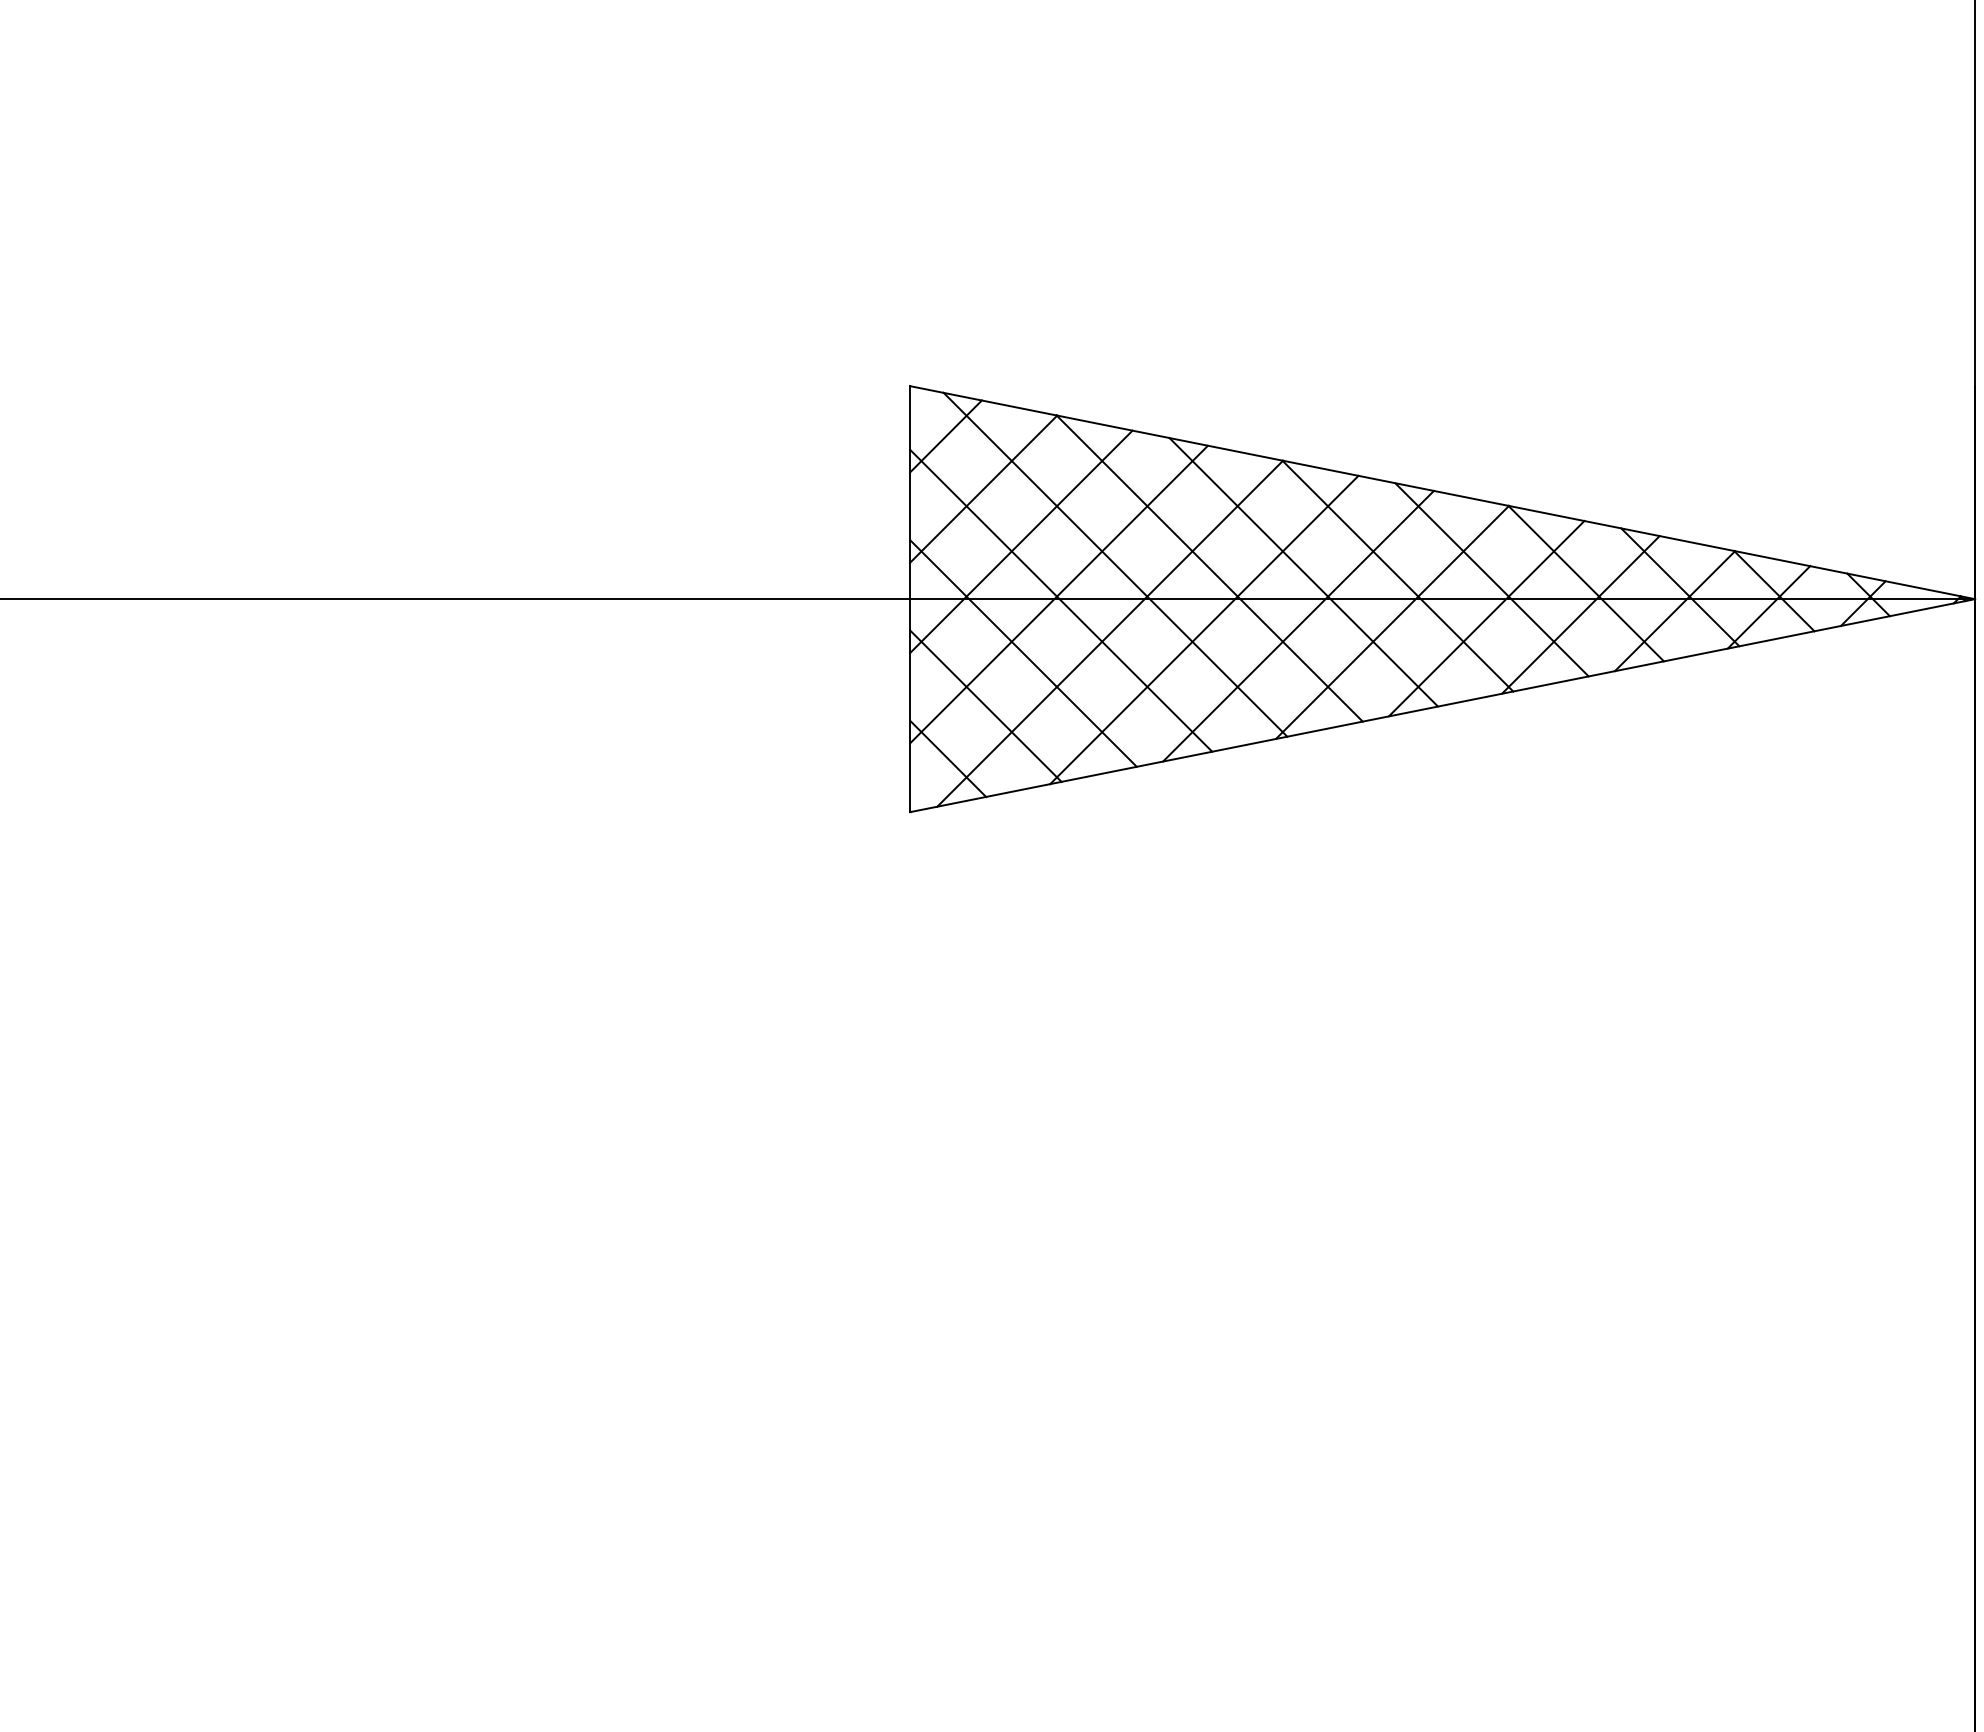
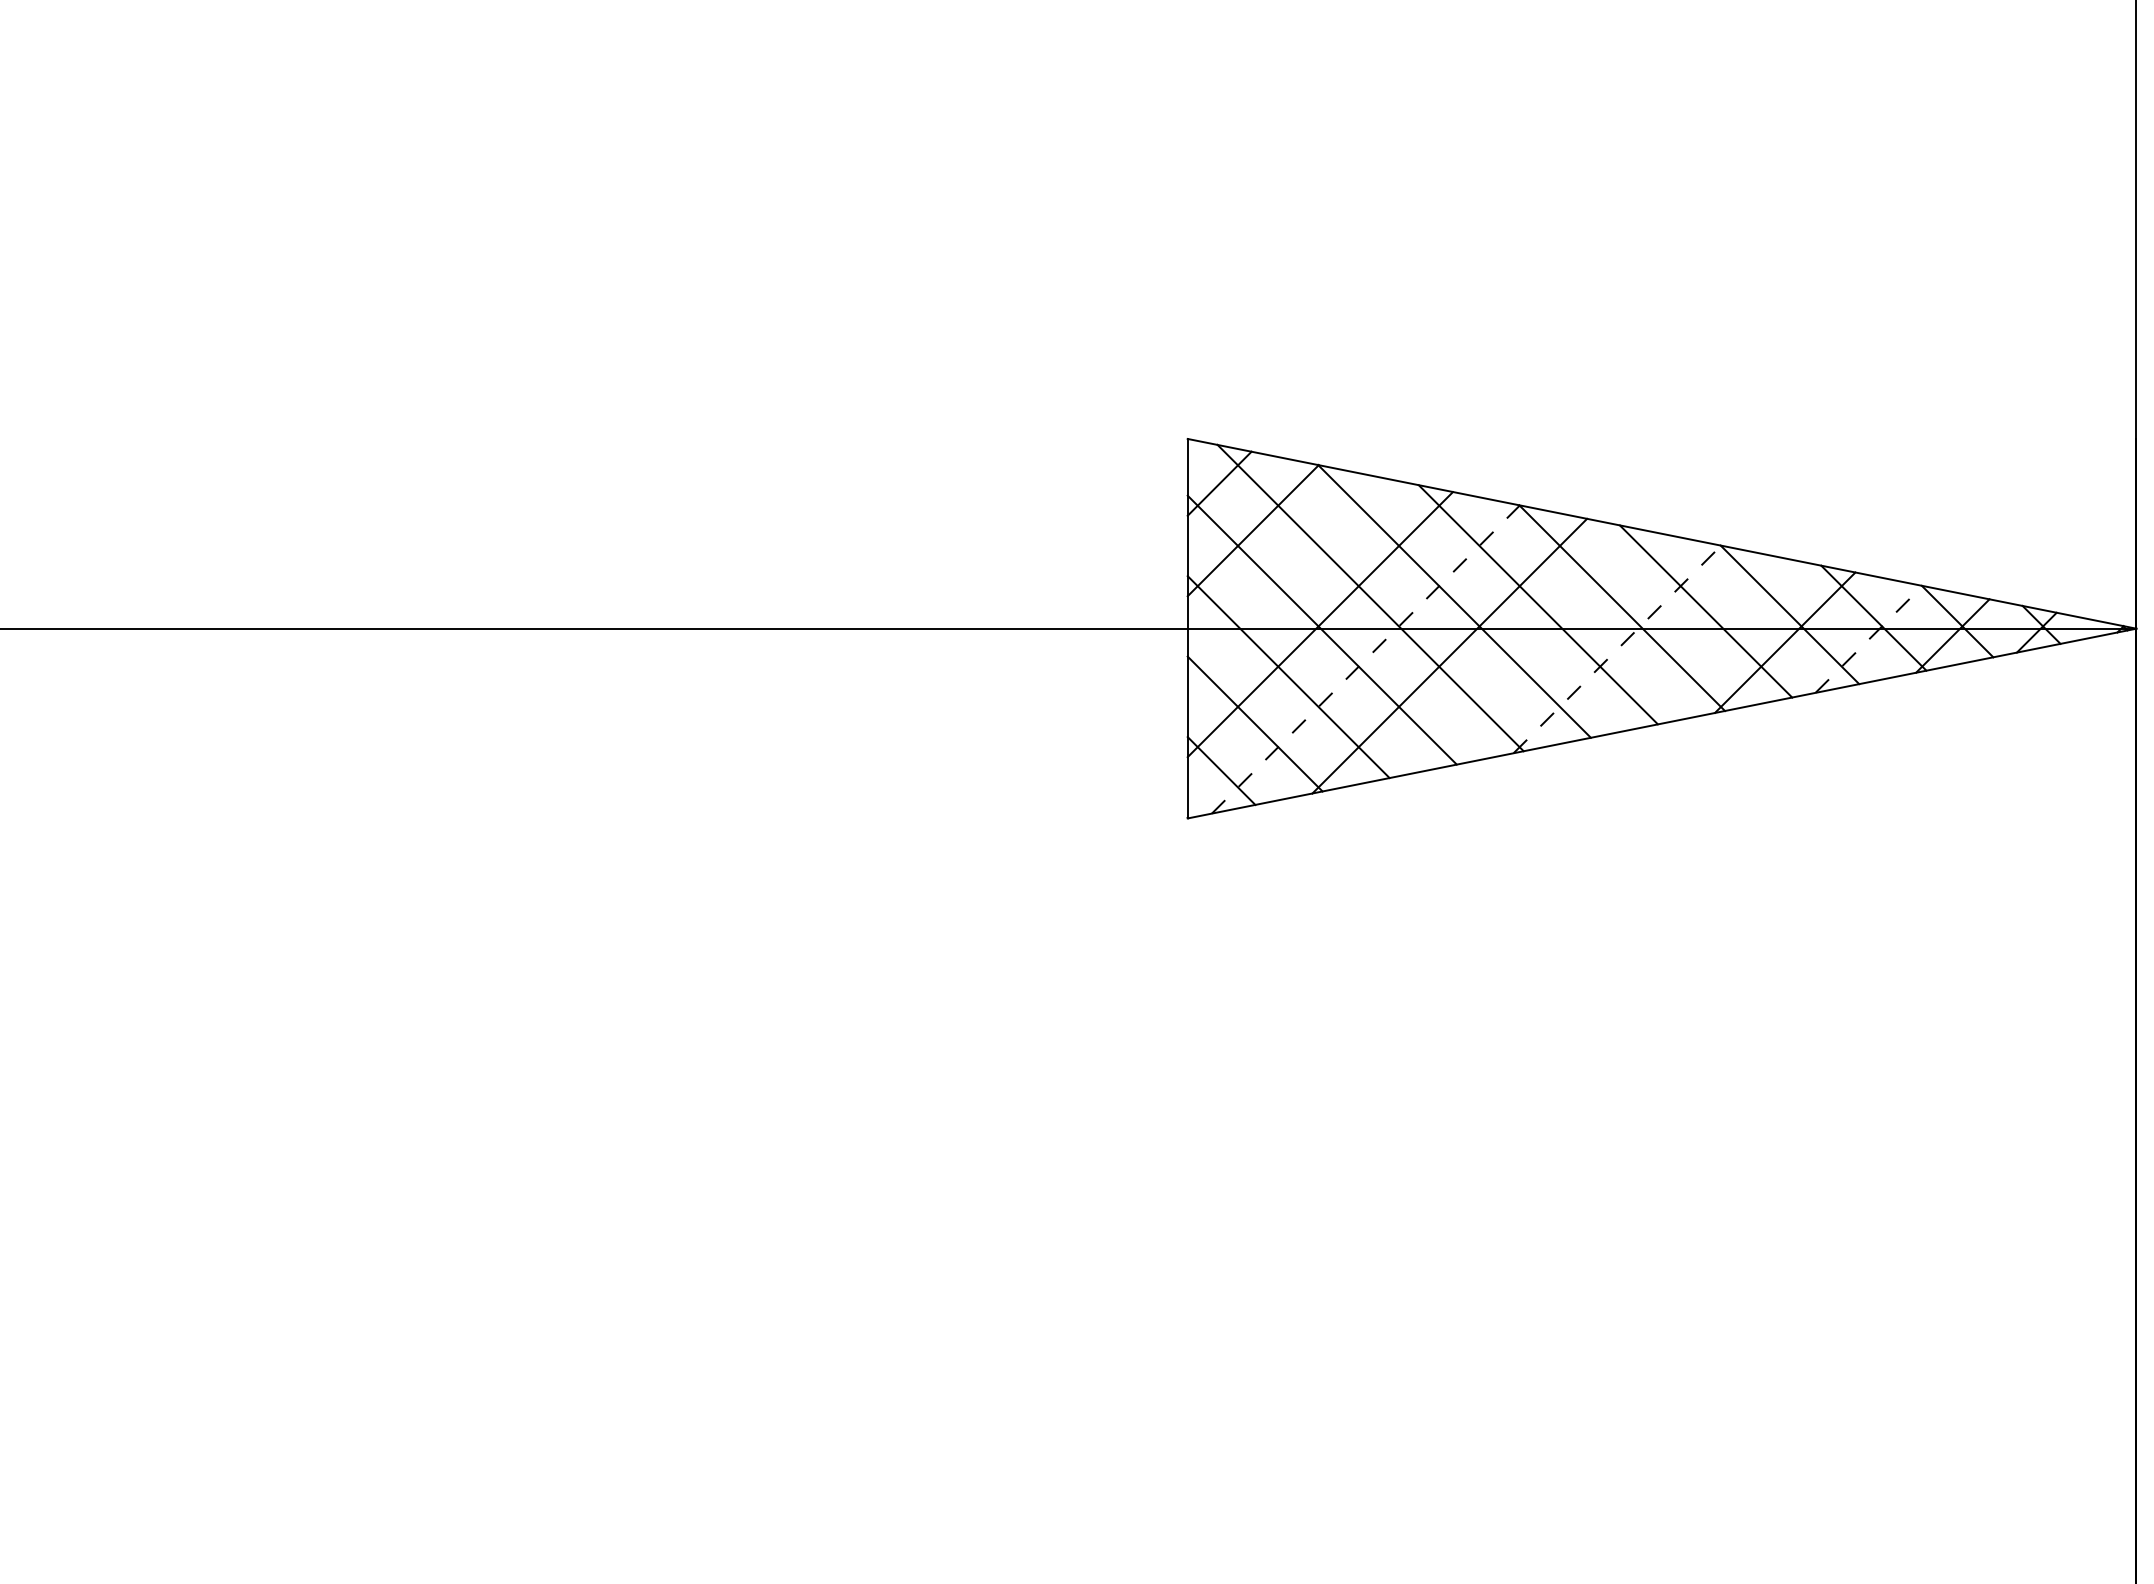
line: (1021, 541) -> (1286, 577), removed
line: (1675, 611) -> (1869, 639), solid -> dashed
line: (1486, 619) -> (1701, 646), removed
line: (1392, 622) -> (1617, 649), solid -> dashed
line: (1298, 625) -> (1533, 652), removed
line: (1109, 633) -> (1365, 659), solid -> dashed

